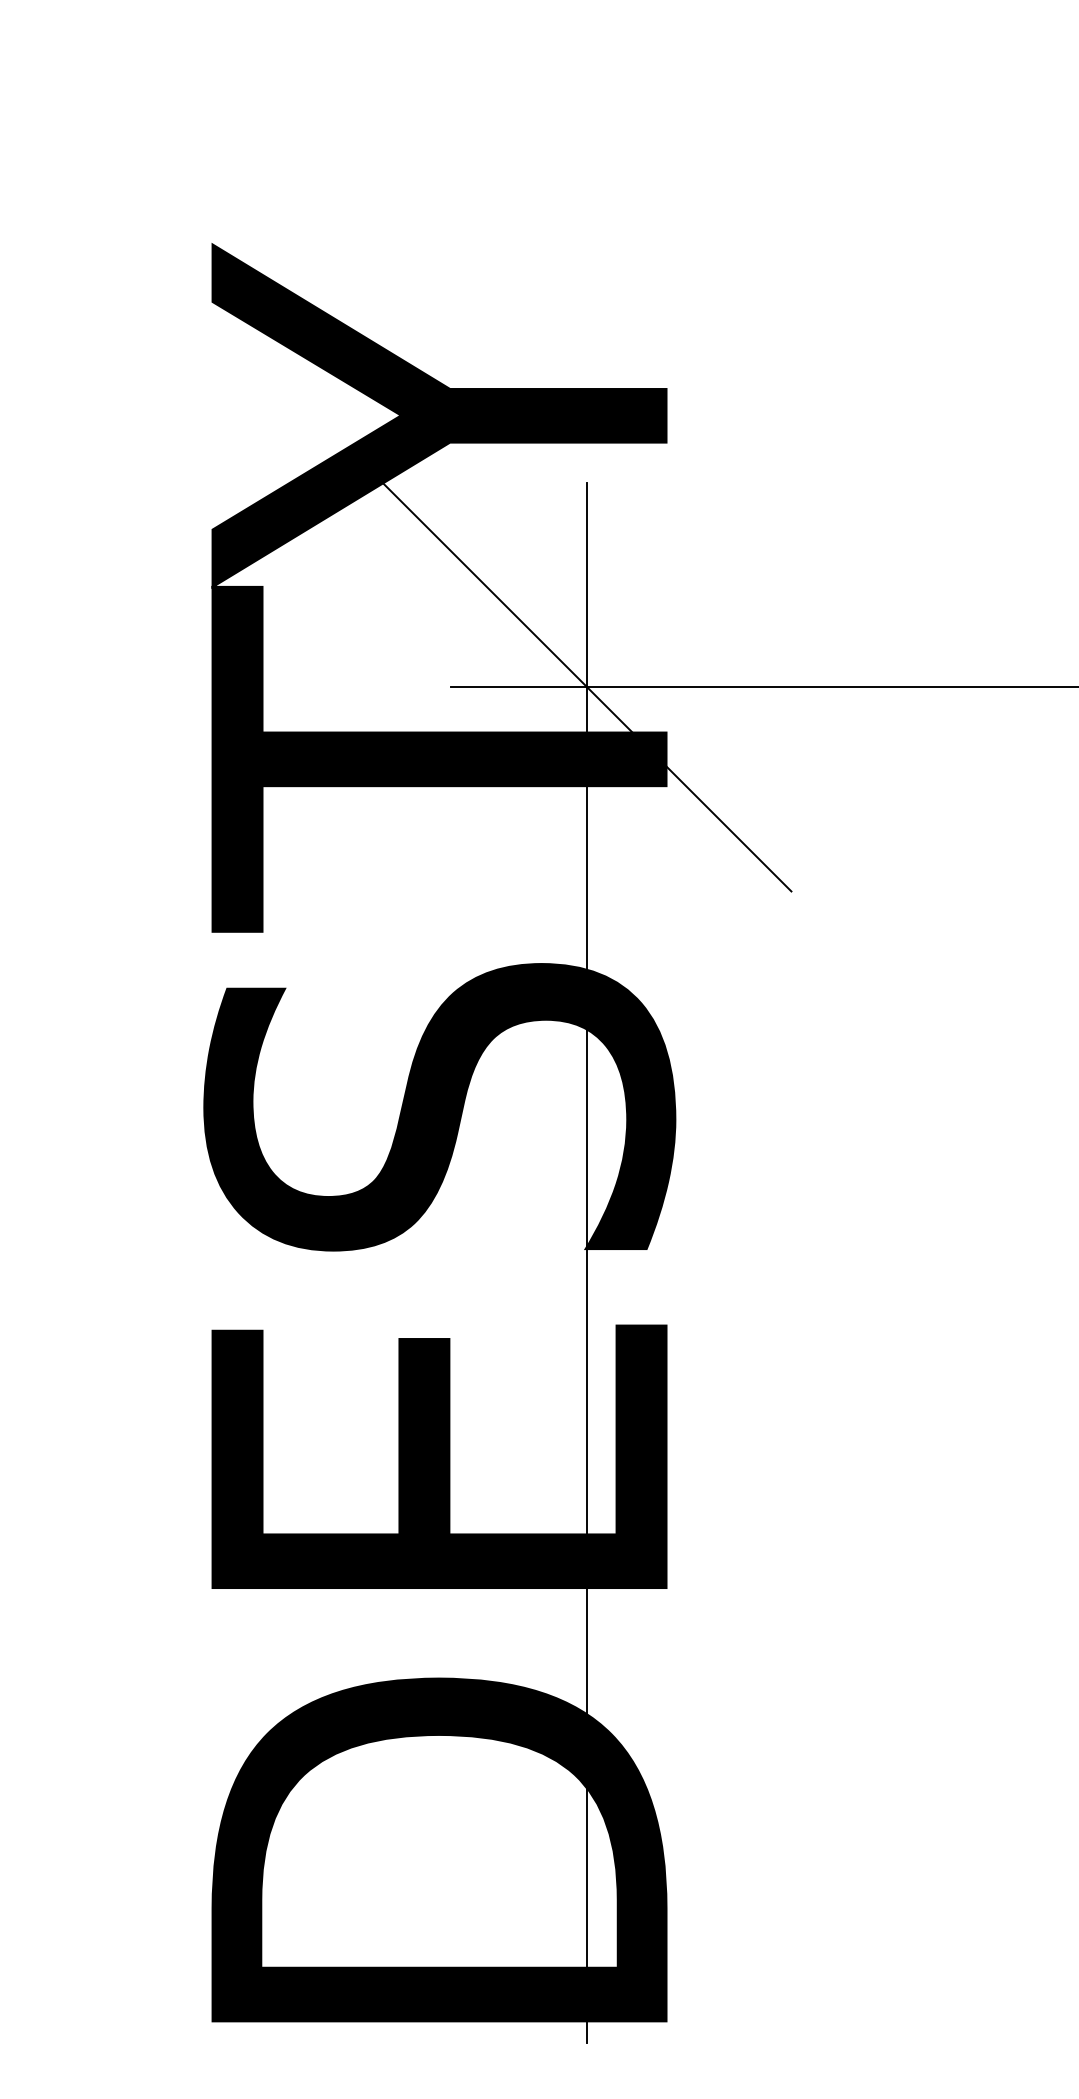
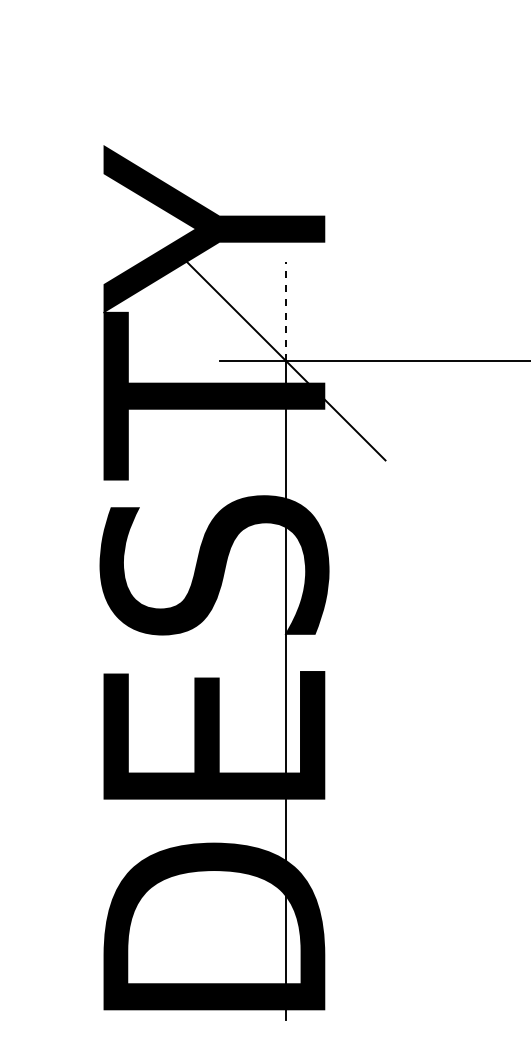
line: (587, 585) -> (286, 311), solid -> dashed

